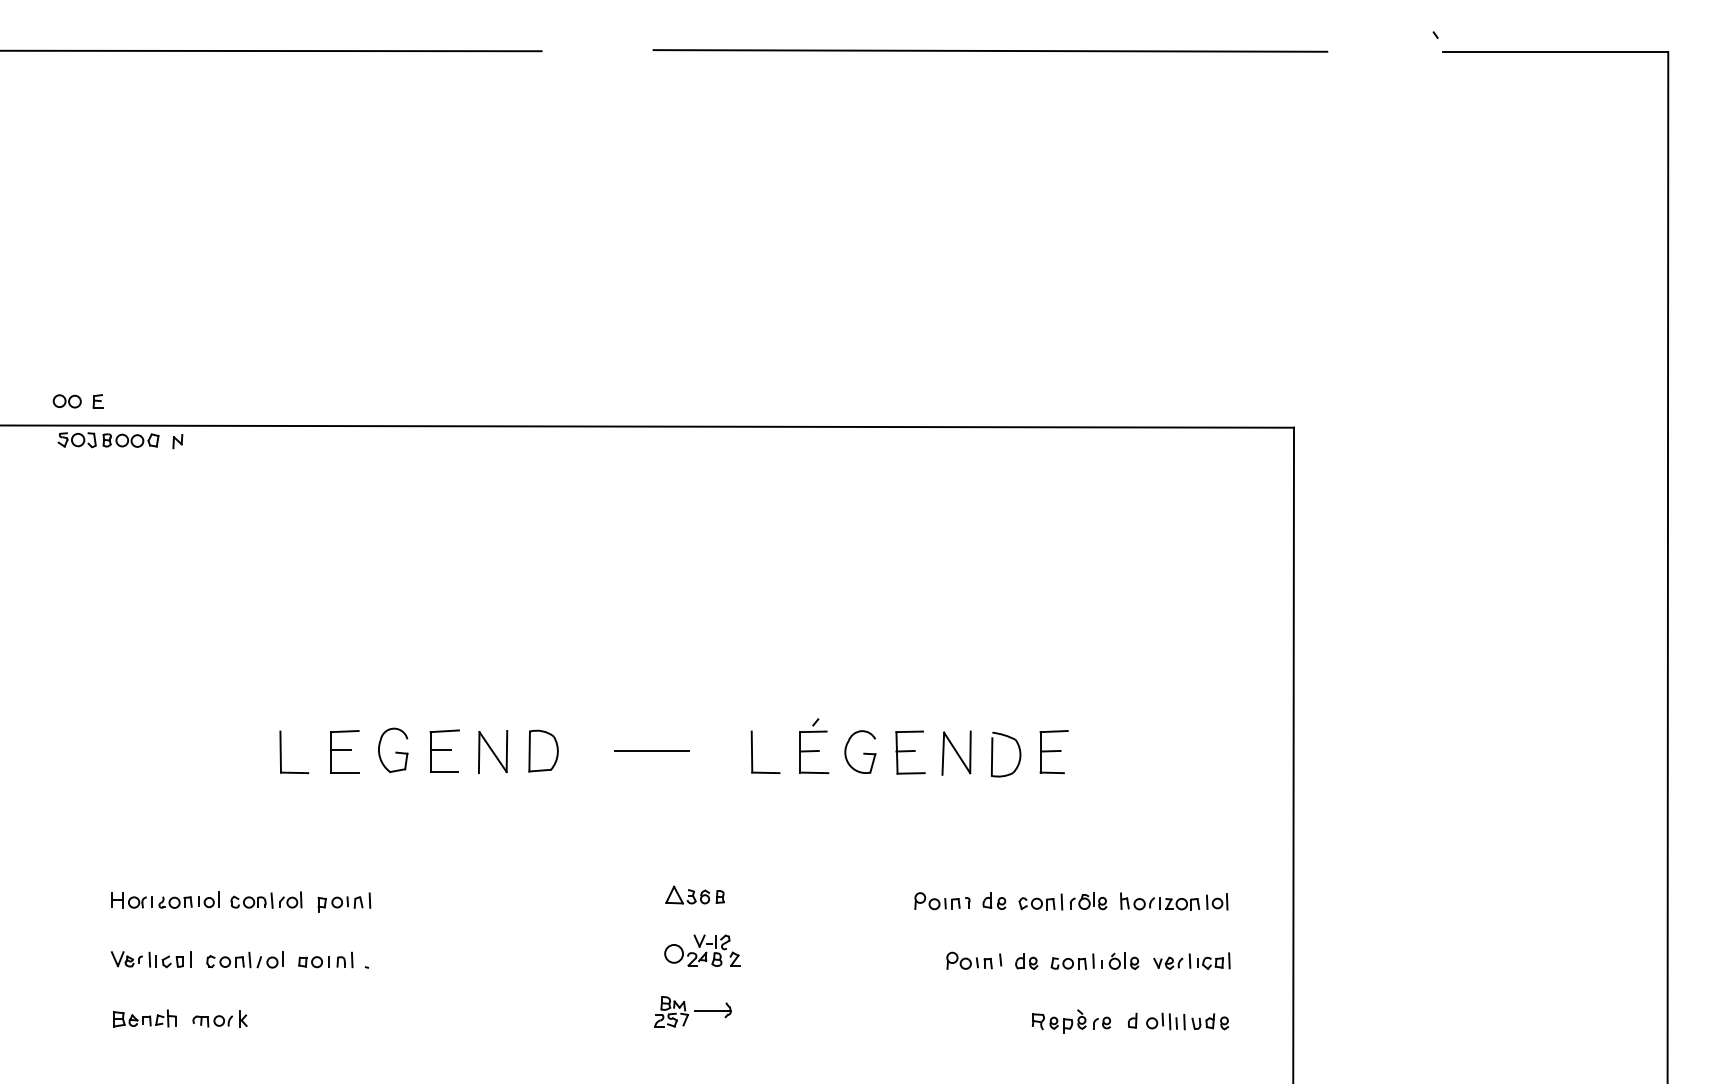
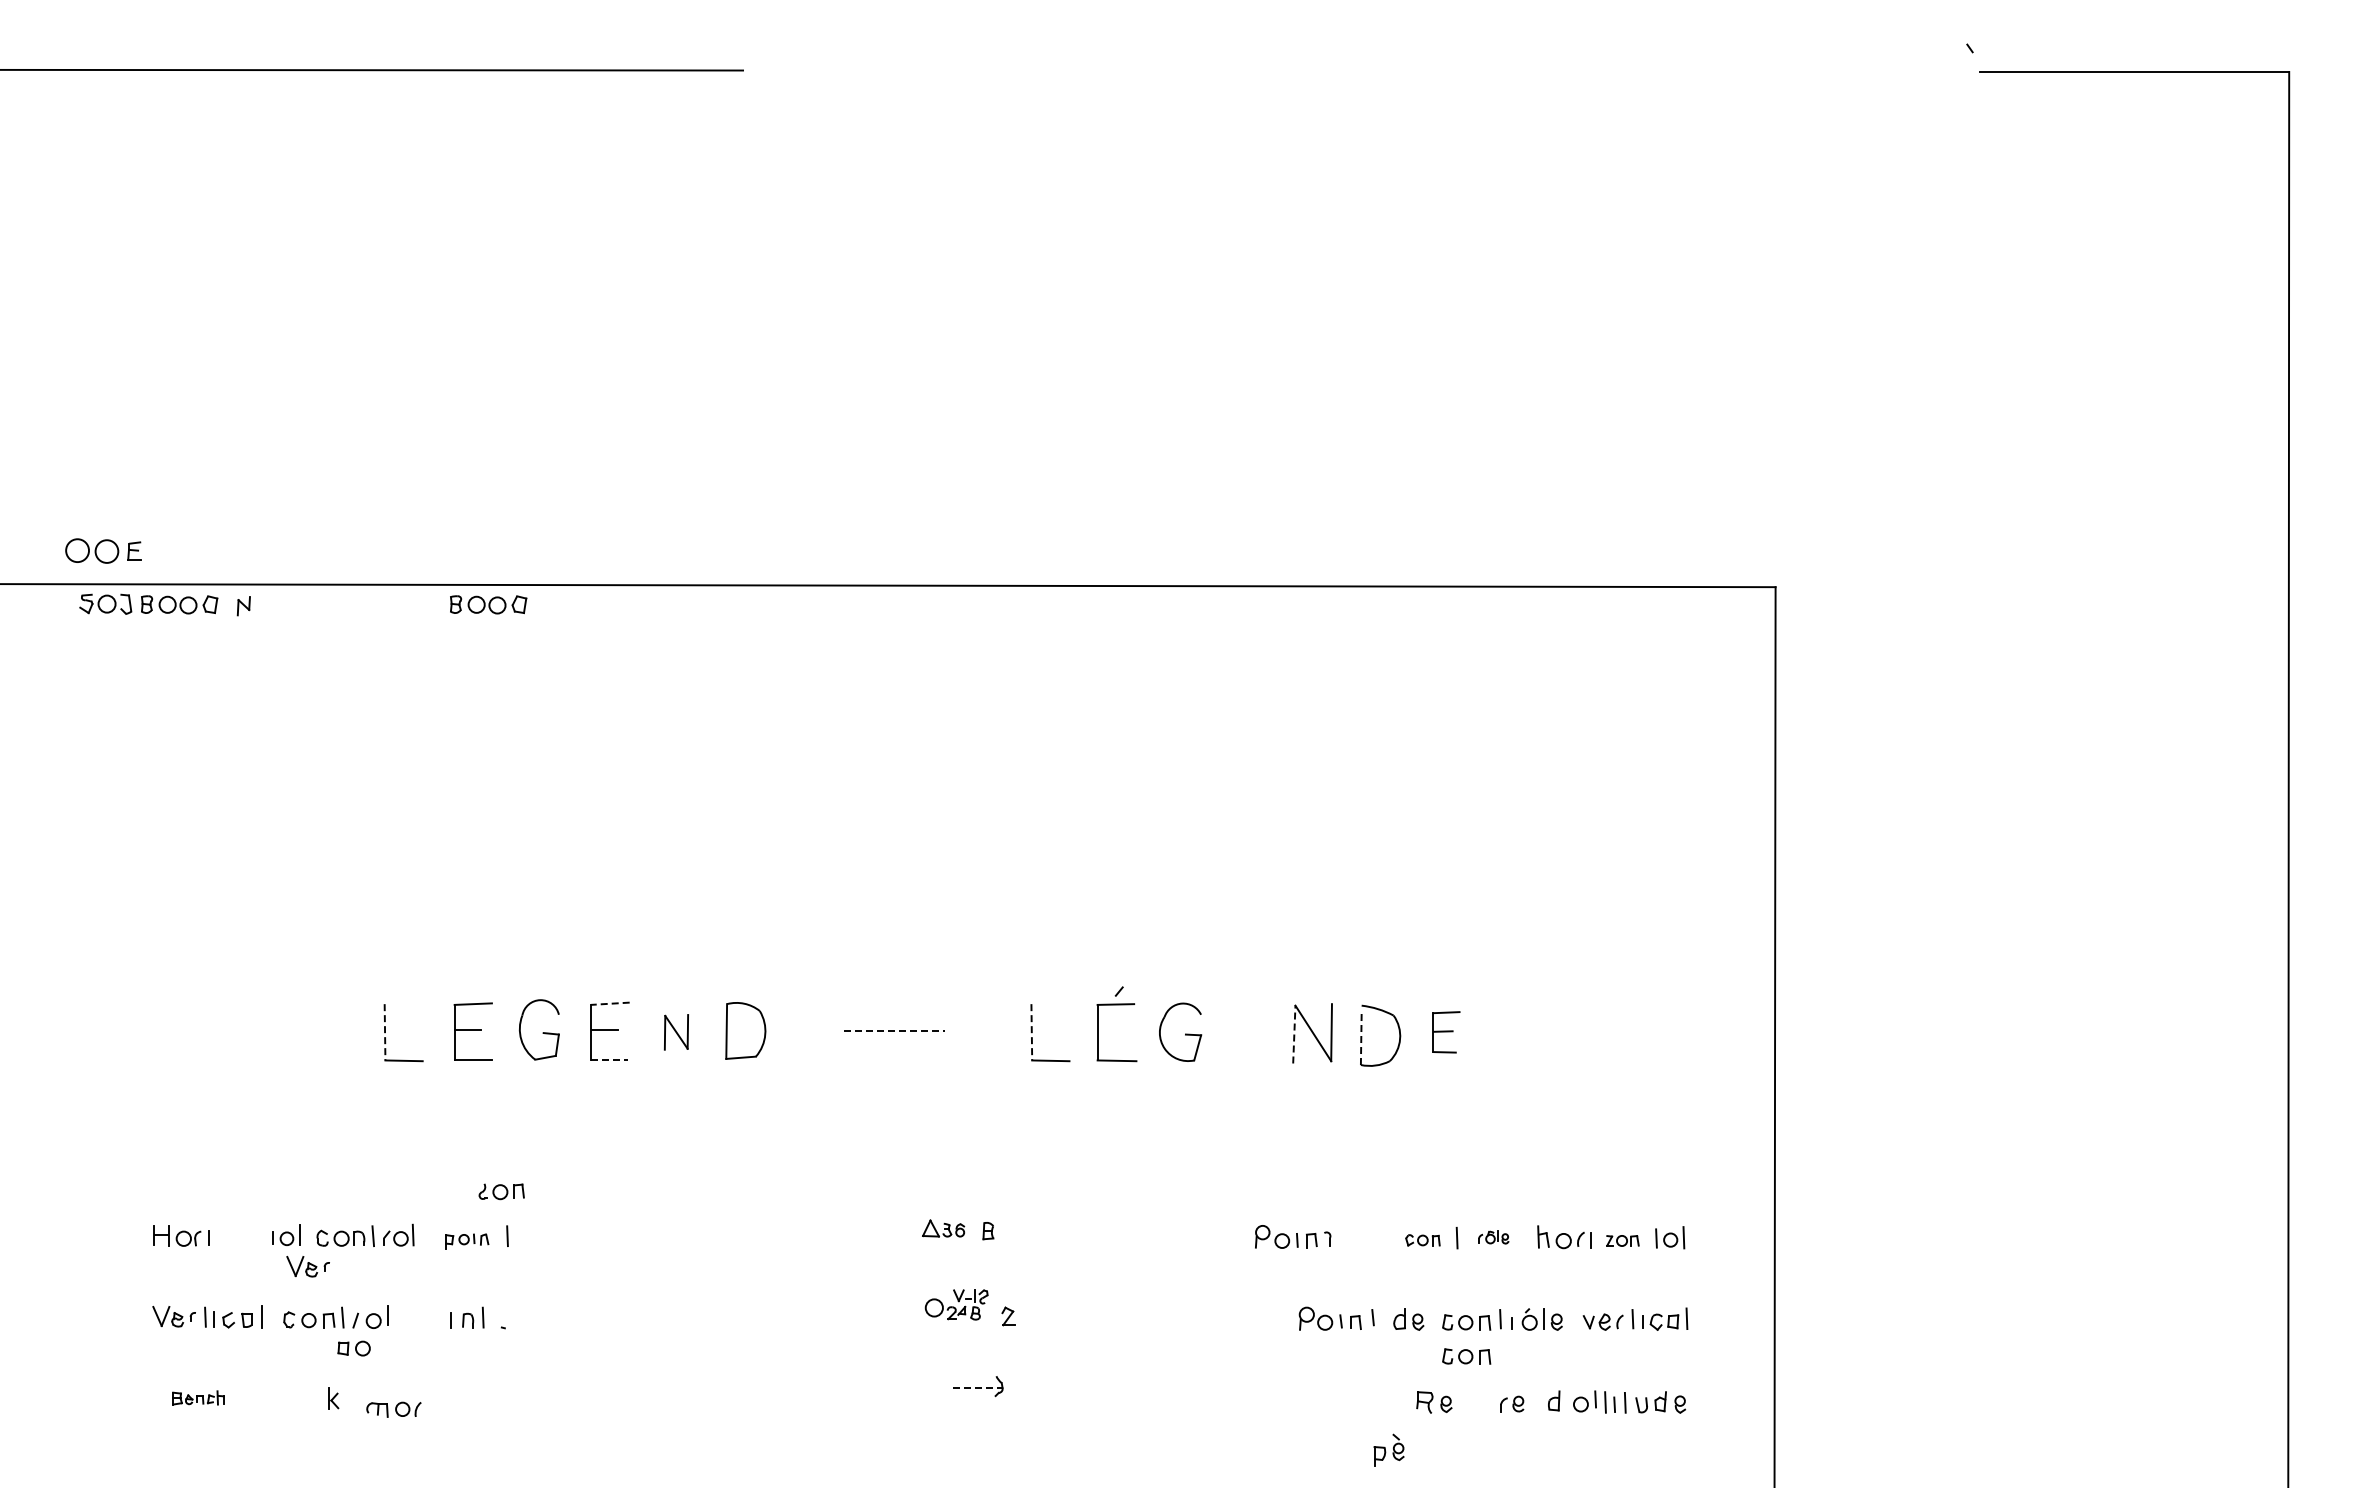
line: (990, 51) -> (1358, 70), removed
part: (66, 400) -> (91, 550), size x1.4
part: (356, 440) -> (488, 604), added
line: (444, 731) -> (609, 1003), solid -> dashed
line: (651, 750) -> (894, 1030), solid -> dashed
line: (809, 750) -> (1110, 1030), removed
line: (281, 752) -> (385, 1032), solid -> dashed
part: (493, 752) -> (676, 1032), size x0.6
line: (751, 752) -> (1031, 1032), solid -> dashed
part: (910, 752) -> (1249, 1032), removed
part: (1054, 752) -> (1446, 1032), size x0.7
line: (943, 753) -> (1294, 1034), solid -> dashed
line: (992, 757) -> (1361, 1039), solid -> dashed
line: (444, 771) -> (609, 1059), solid -> dashed
part: (687, 895) -> (943, 1228), size x0.7
part: (994, 900) -> (1364, 1236), removed
part: (1088, 900) -> (1493, 1236), size x0.6
part: (175, 902) -> (501, 1191), moved
part: (1036, 903) -> (1422, 1240), size x0.7
part: (1182, 903) -> (1622, 1240), size x0.7
part: (340, 904) -> (467, 1241), size x0.7
part: (224, 922) -> (307, 1266), added
part: (697, 950) -> (956, 1304), size x0.7
part: (310, 962) -> (353, 1348), moved
part: (1068, 988) -> (1466, 1356), added
line: (712, 1010) -> (977, 1387), solid -> dashed
part: (671, 1011) -> (921, 1388), removed
part: (144, 1018) -> (198, 1397), size x0.6
part: (212, 1021) -> (393, 1409), moved
part: (1074, 1021) -> (1388, 1449), moved

